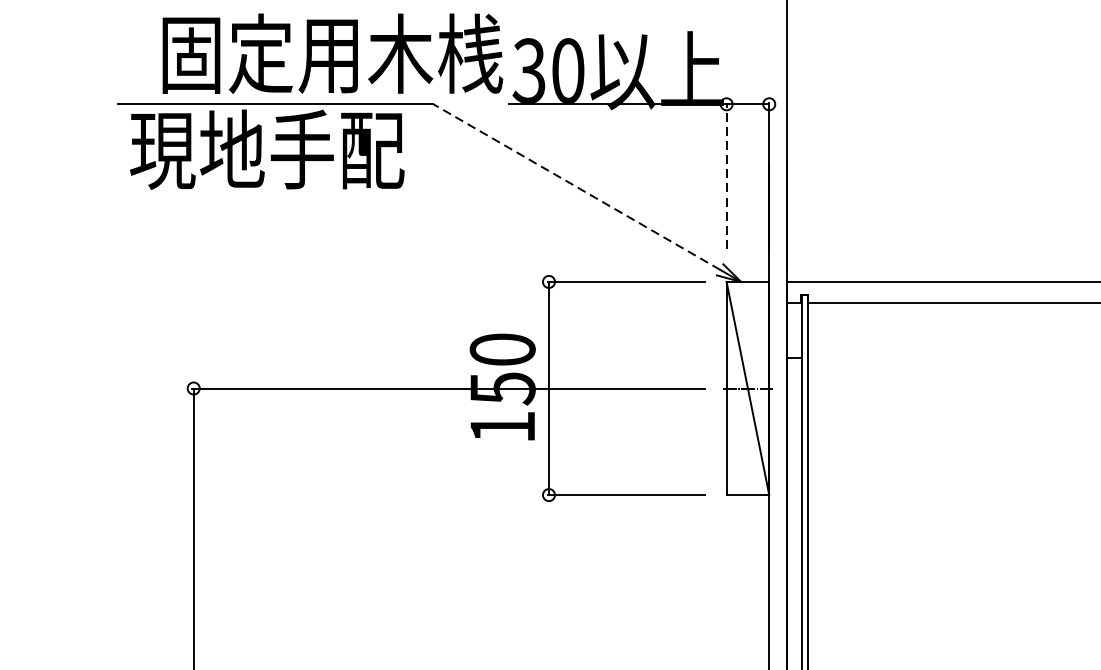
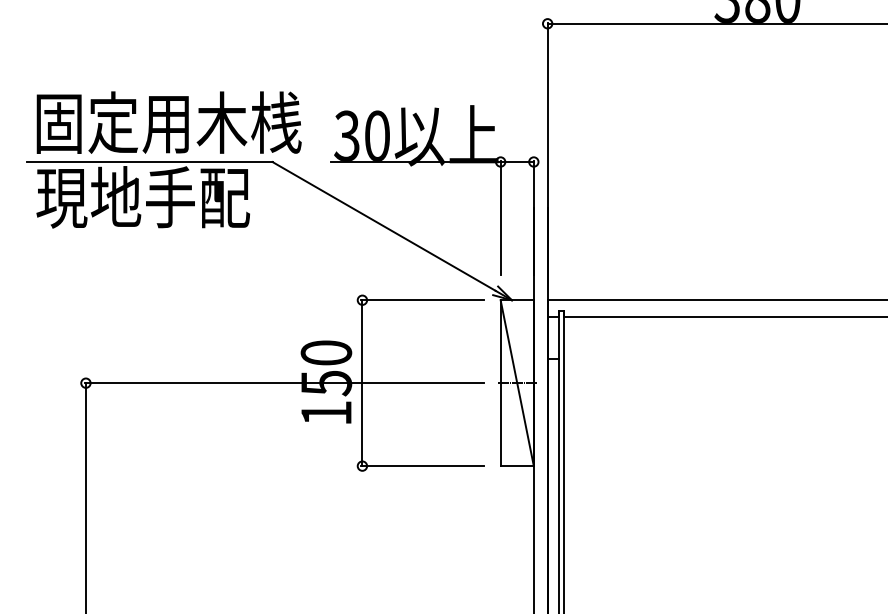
text: (331, 53) -> (168, 122), moved
line: (726, 175) -> (500, 217), dashed -> solid
line: (577, 187) -> (384, 226), dashed -> solid

